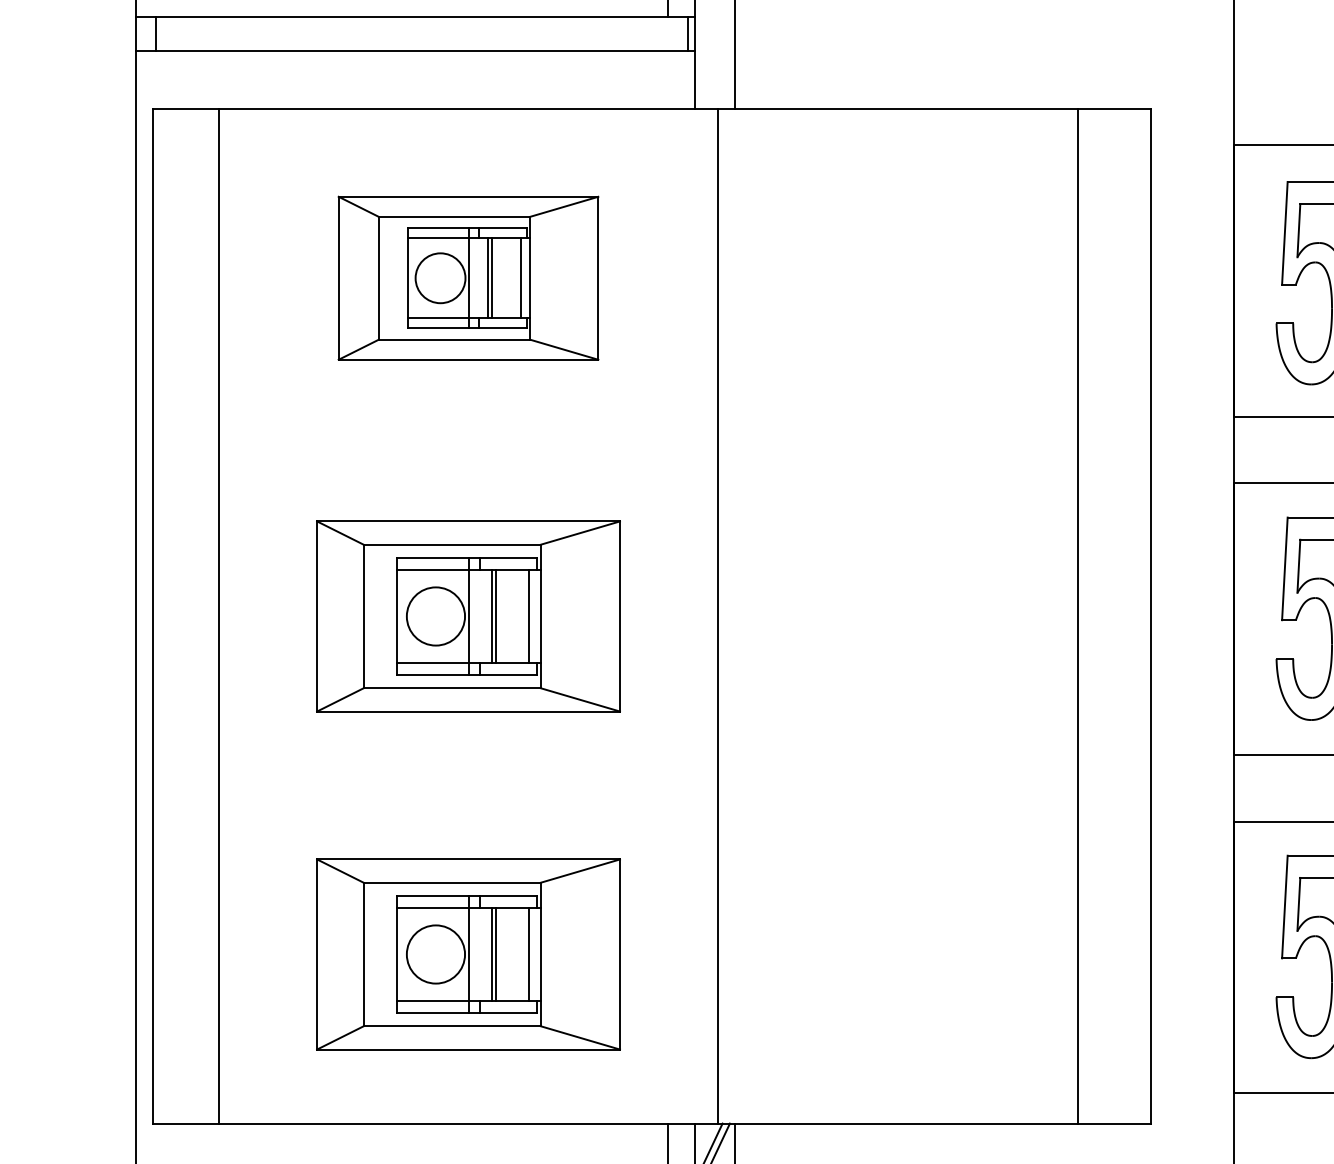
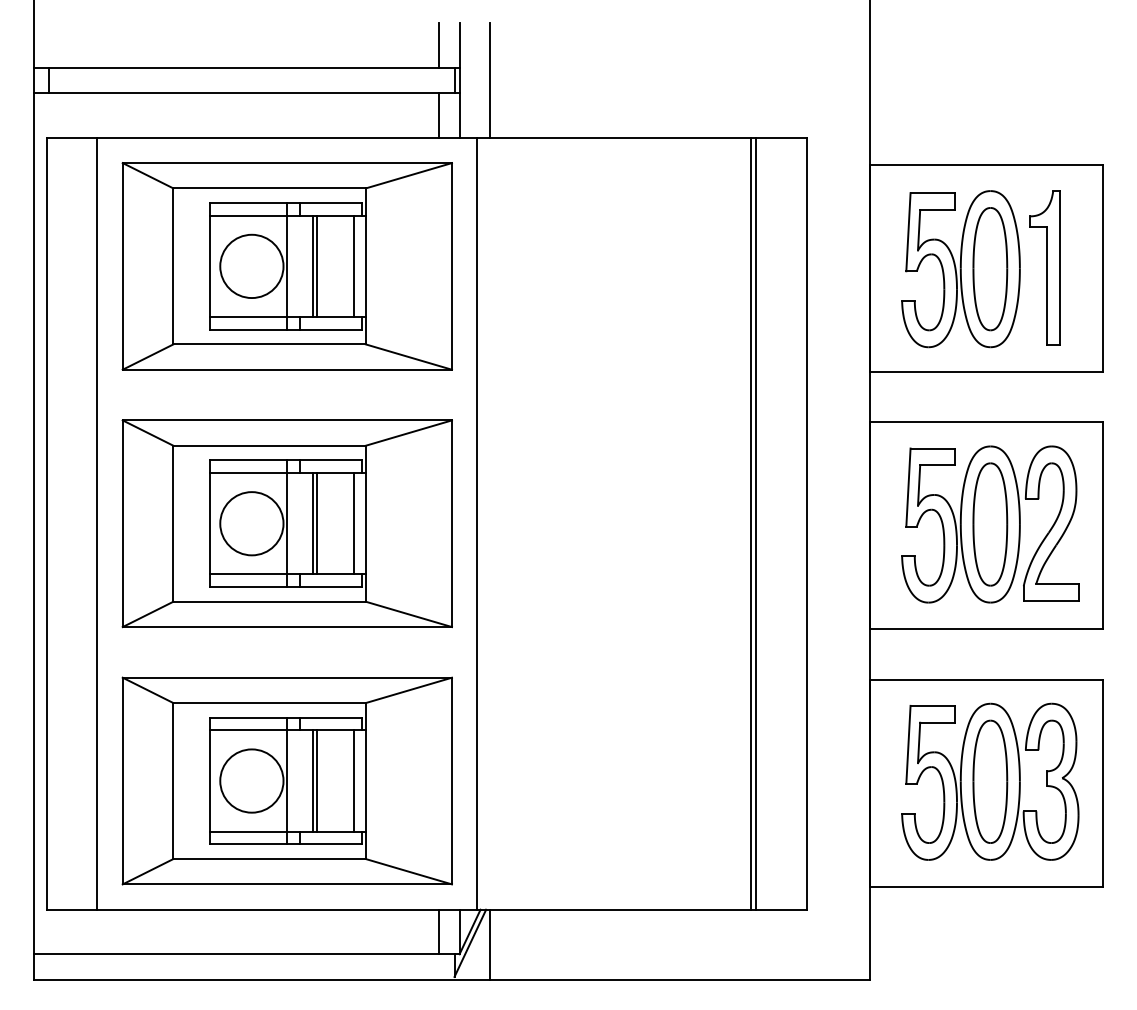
line: (668, 79) -> (439, 115), added
part: (467, 278) -> (286, 266), size x1.67
part: (467, 616) -> (286, 523), size x1.43
line: (1083, 616) -> (755, 523), added
part: (467, 953) -> (286, 780), size x1.43

